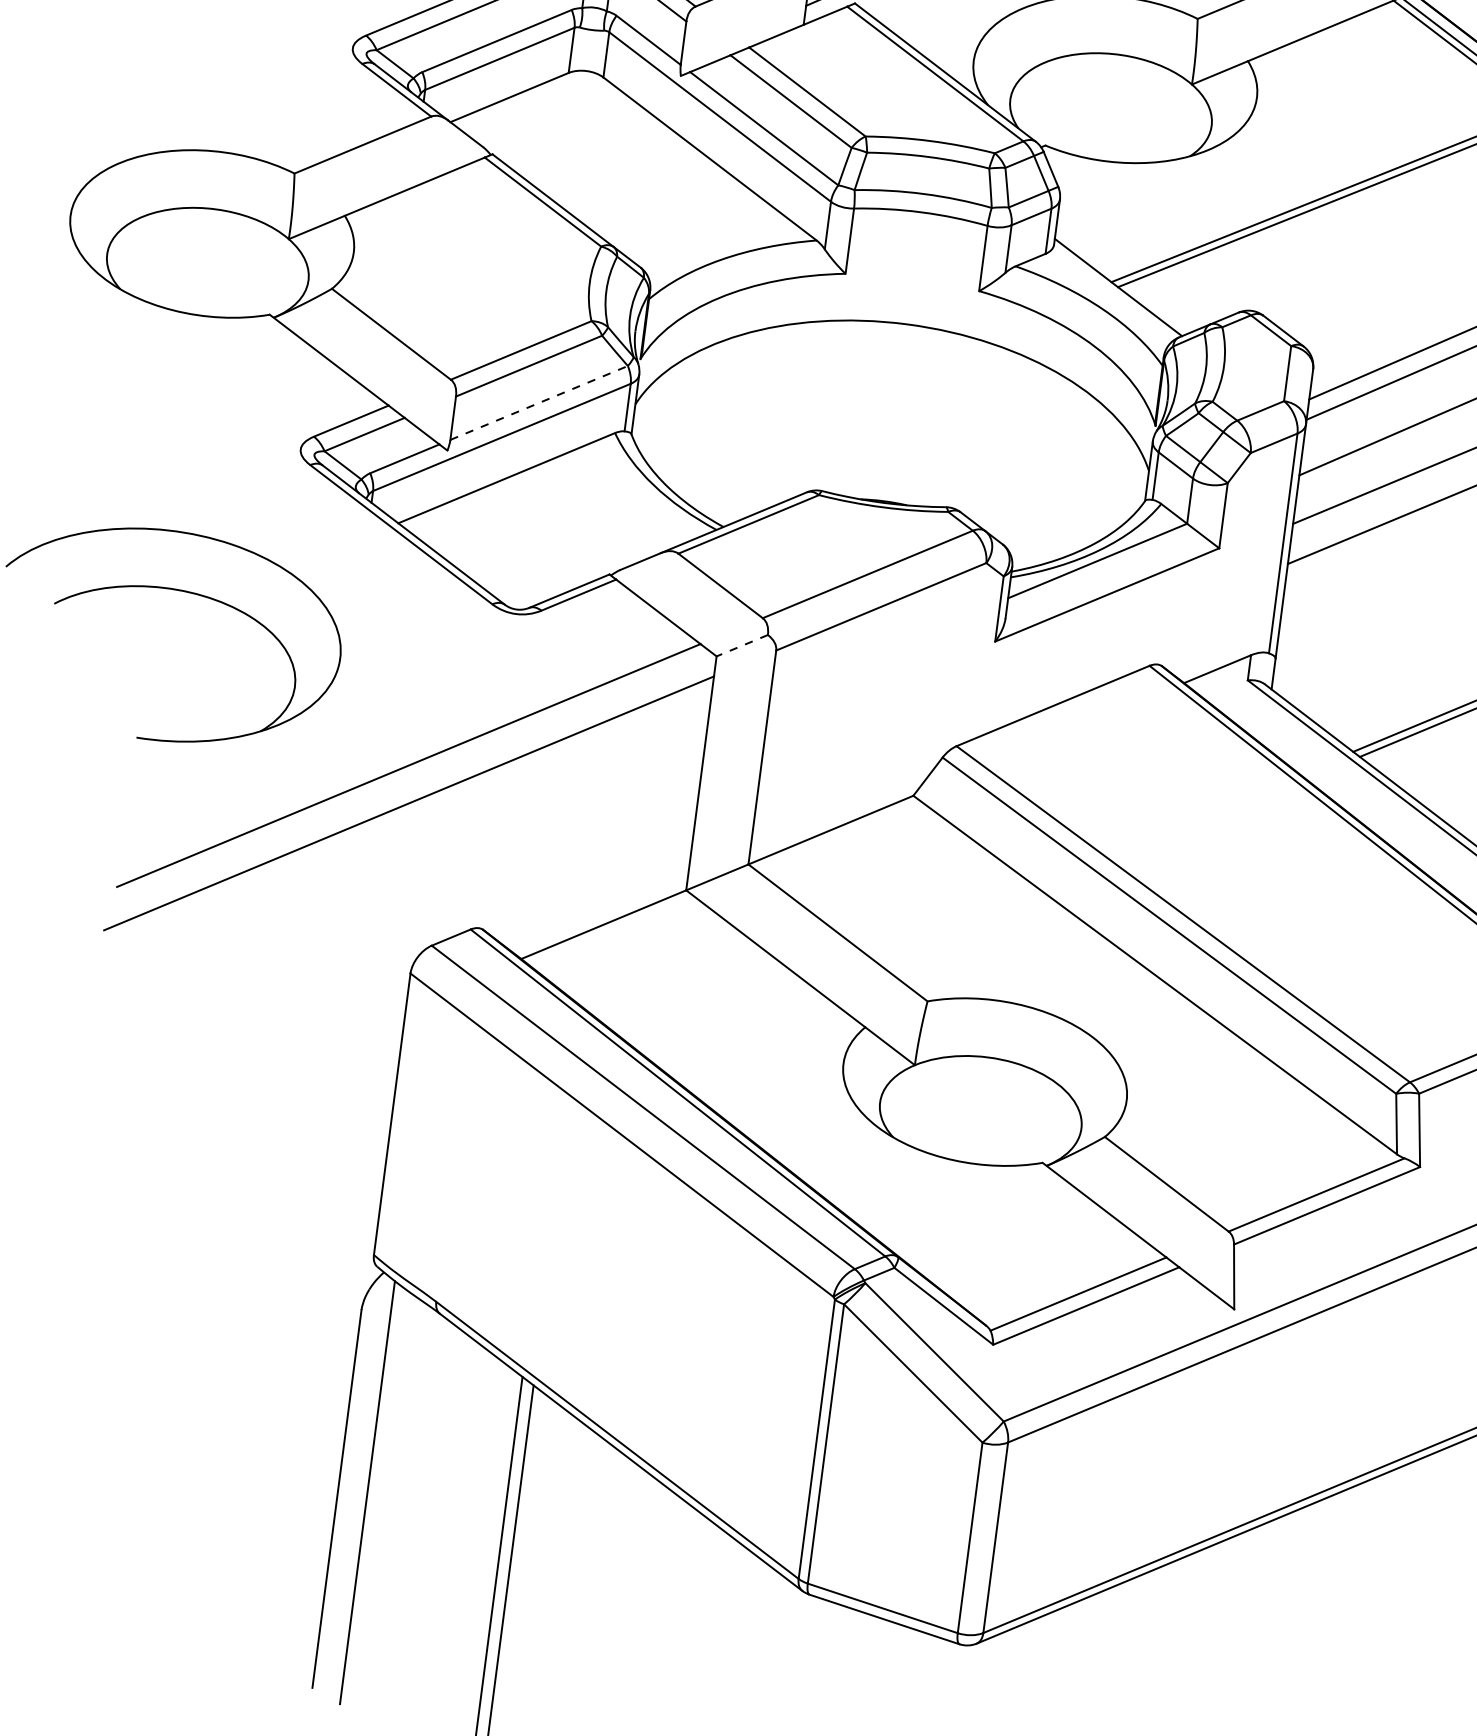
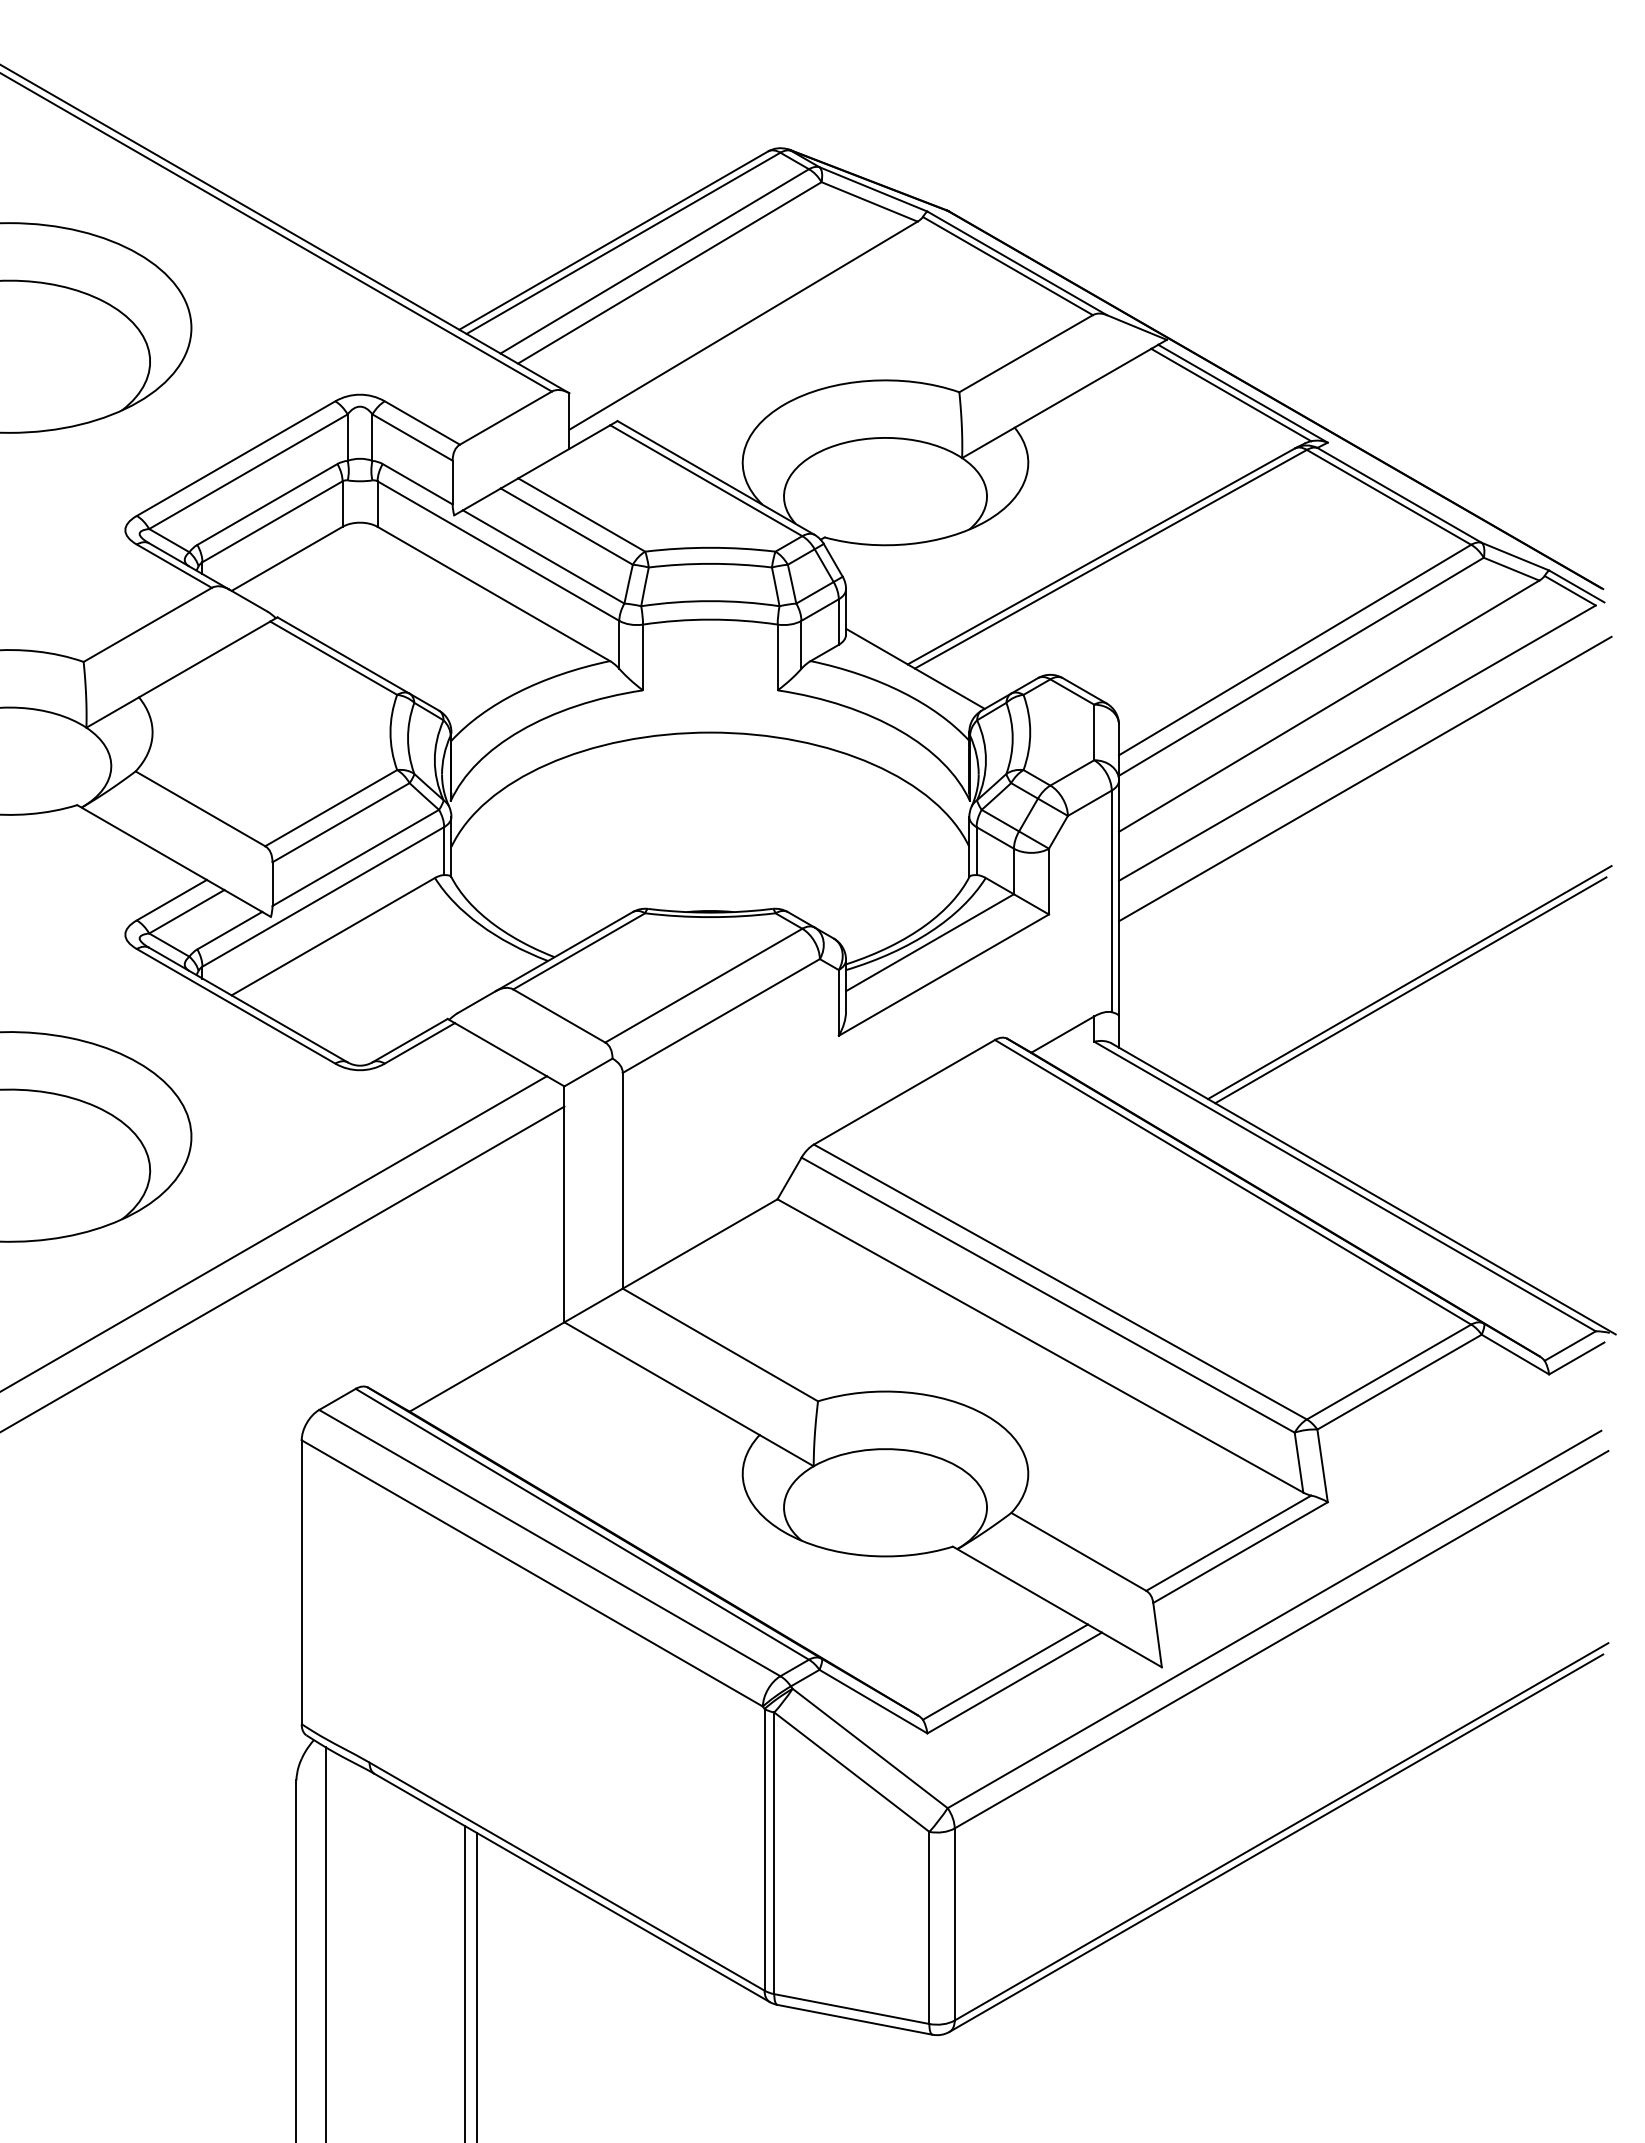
line: (539, 402) -> (356, 857), dashed -> solid
line: (742, 645) -> (588, 1072), dashed -> solid

